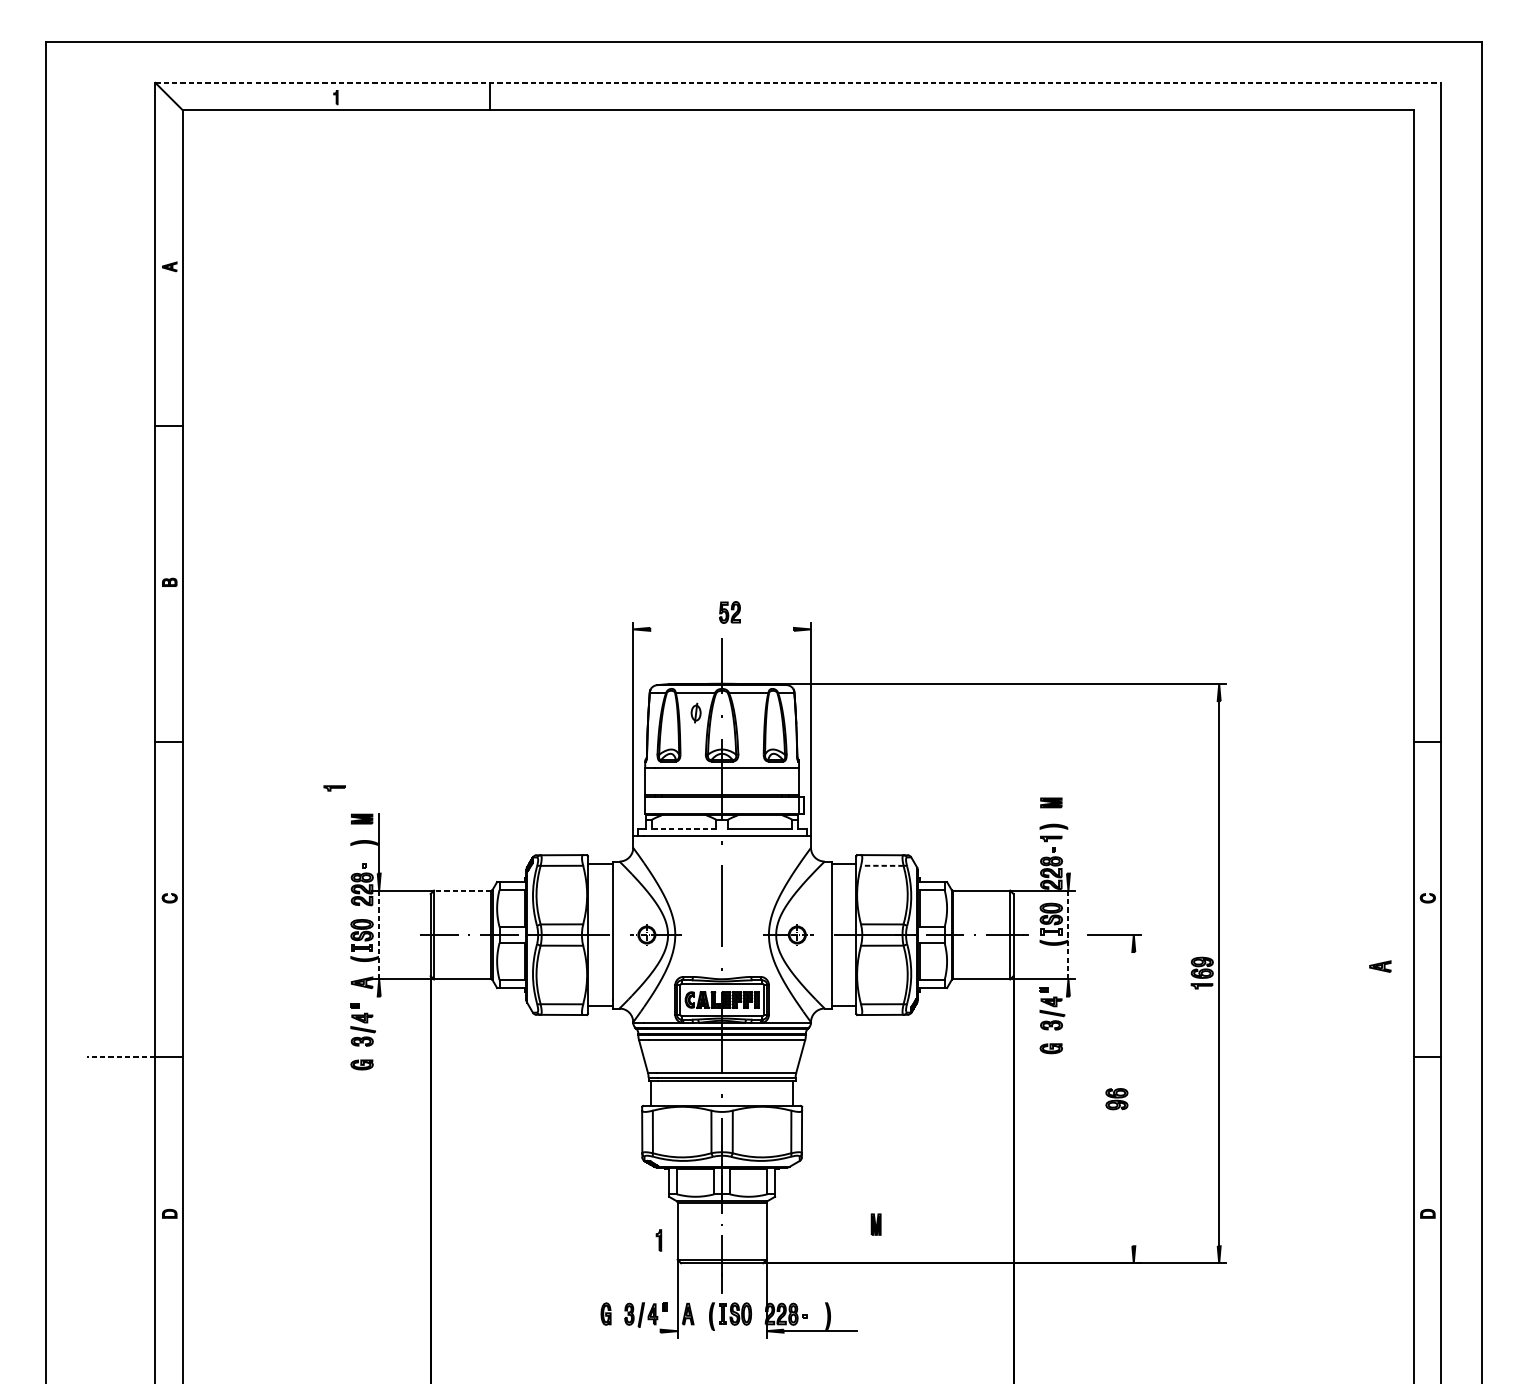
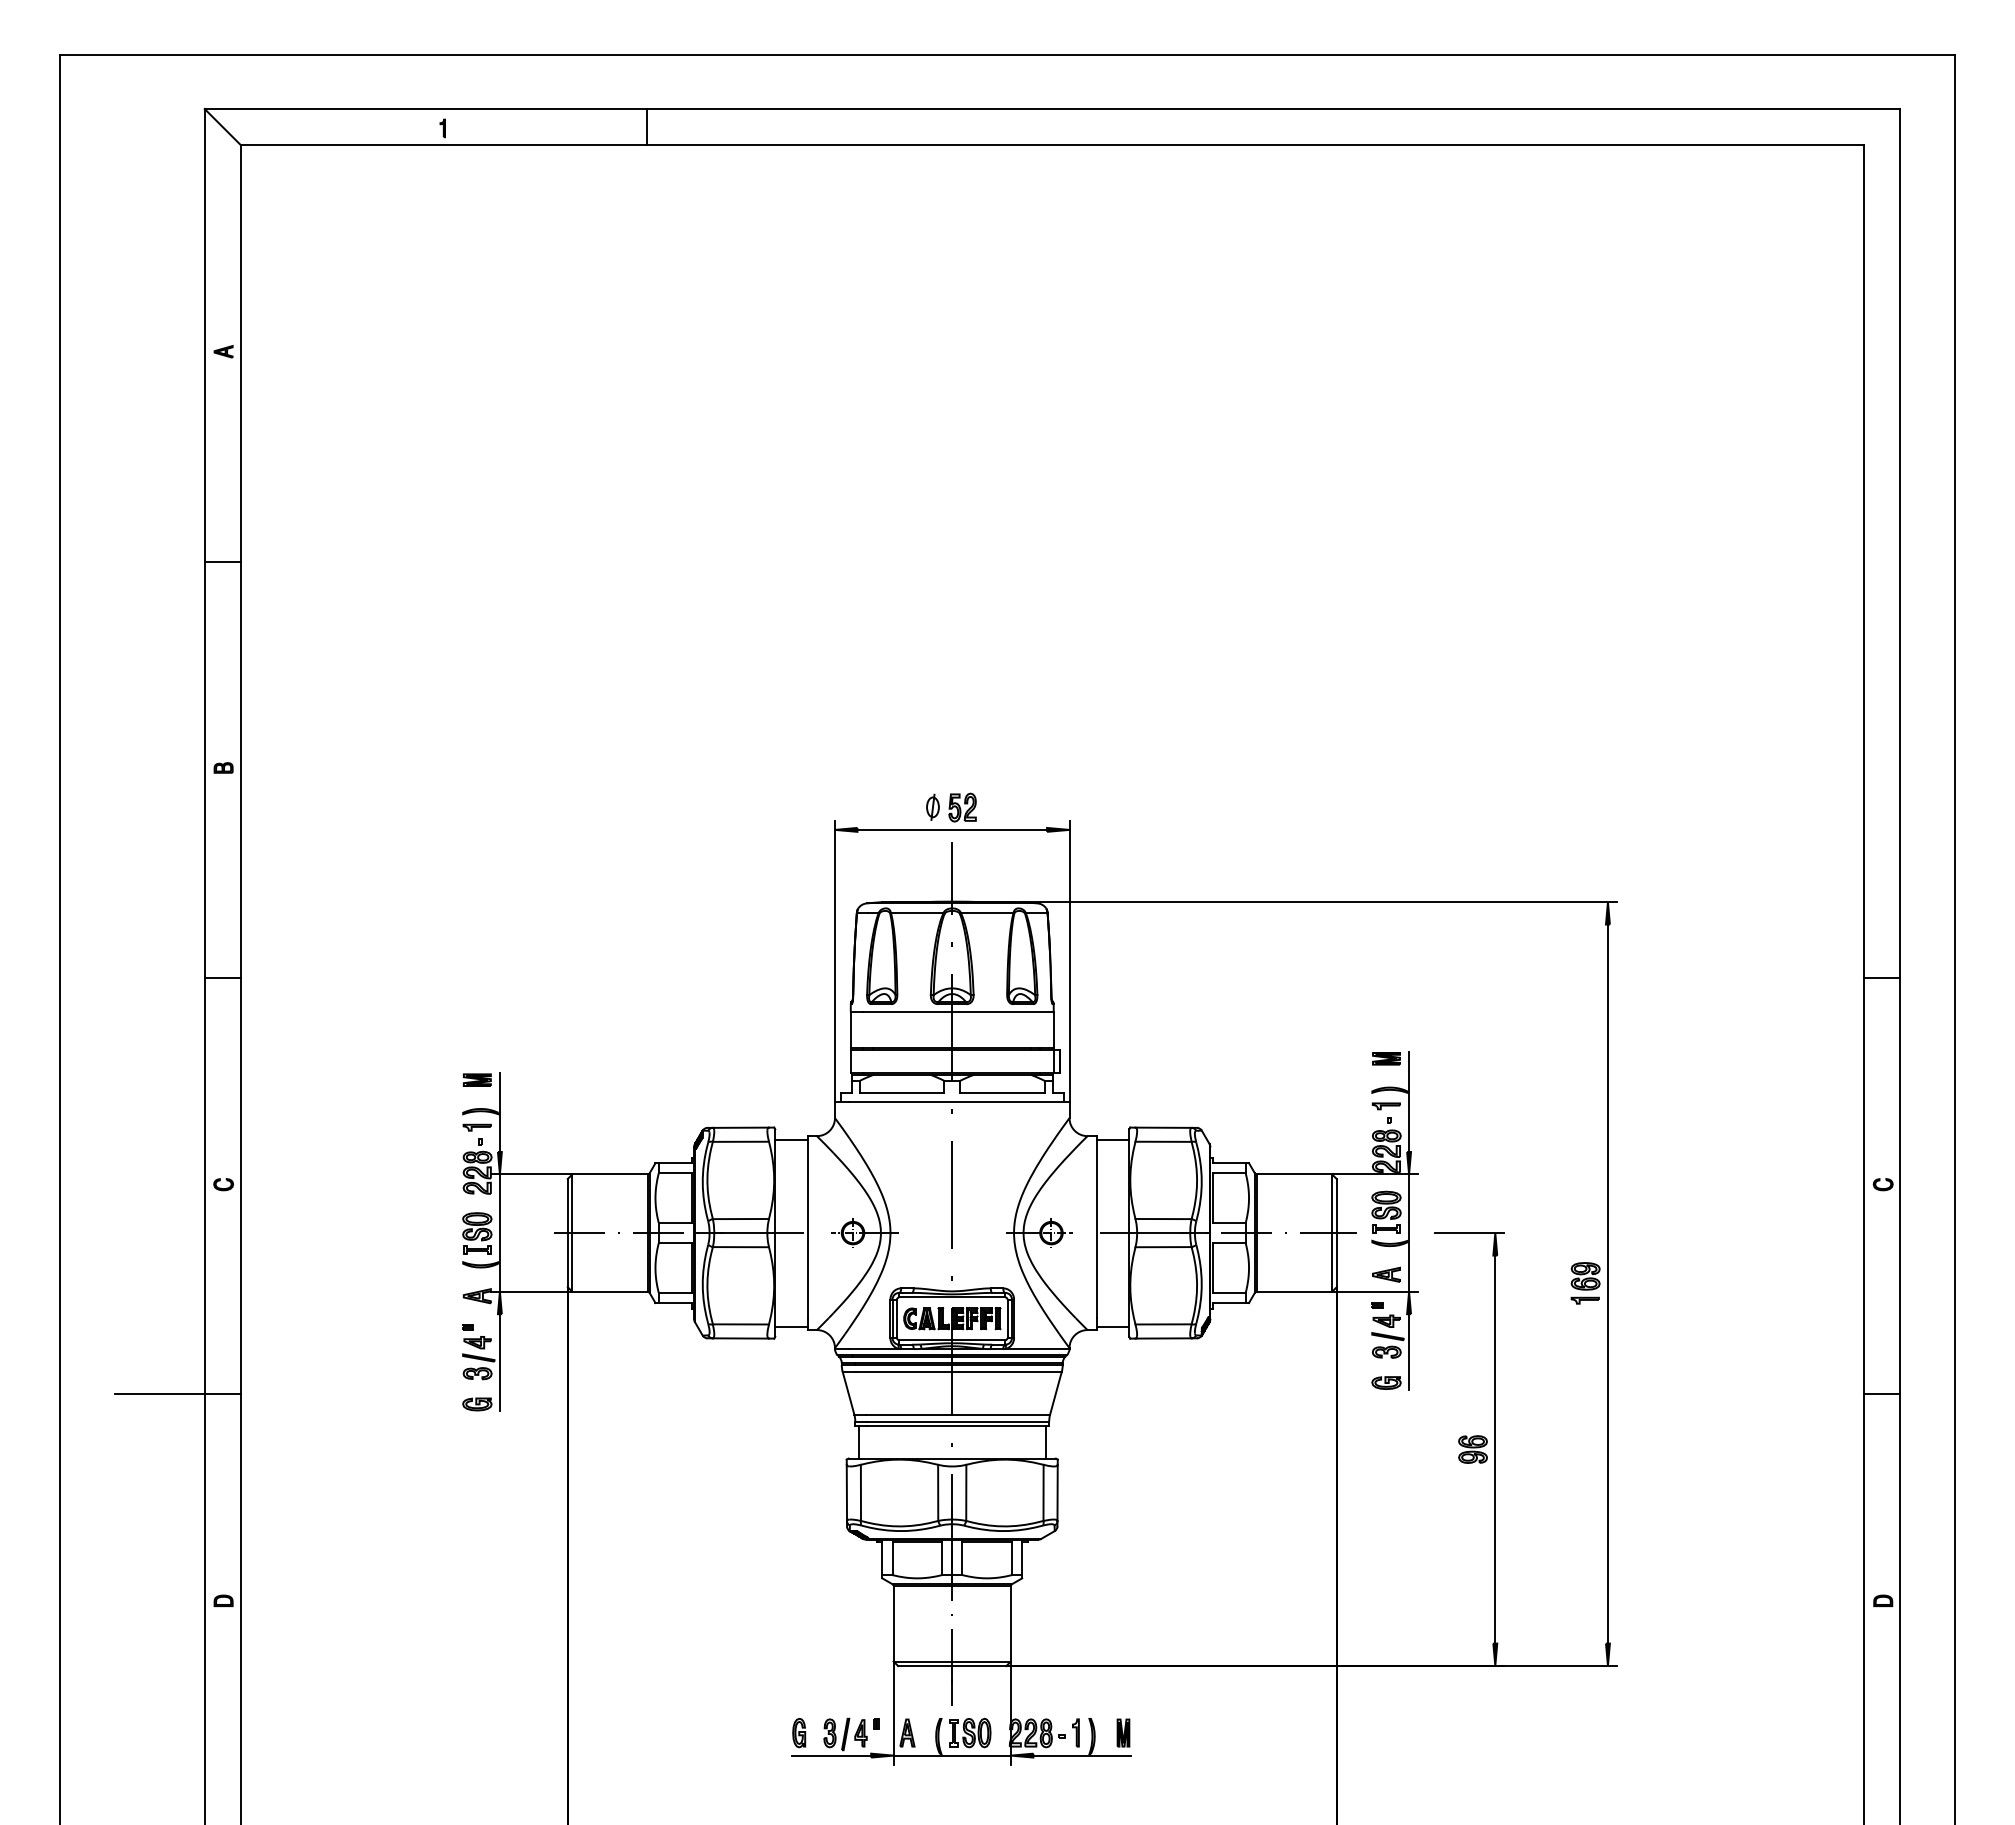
line: (798, 83) -> (1052, 109), dashed -> solid
line: (722, 629) -> (952, 829), added
part: (695, 712) -> (932, 806), moved
part: (334, 788) -> (476, 1127), moved
line: (683, 829) -> (901, 1093), dashed -> solid
line: (1068, 835) -> (1409, 1101), added
line: (882, 865) -> (1163, 1141), dashed -> solid
line: (462, 890) -> (609, 1174), dashed -> solid
line: (378, 935) -> (499, 1233), dashed -> solid
line: (1068, 935) -> (1409, 1233), dashed -> solid
part: (1380, 966) -> (1386, 1274), moved
line: (1068, 1025) -> (1409, 1352), added
line: (378, 1033) -> (499, 1362), added
line: (121, 1057) -> (159, 1394), dashed -> solid
line: (1133, 1099) -> (1495, 1449), added
part: (876, 1224) -> (1123, 1732), moved
part: (658, 1240) -> (1075, 1732), moved
line: (630, 1331) -> (831, 1755), added
line: (721, 1331) -> (951, 1755), added

